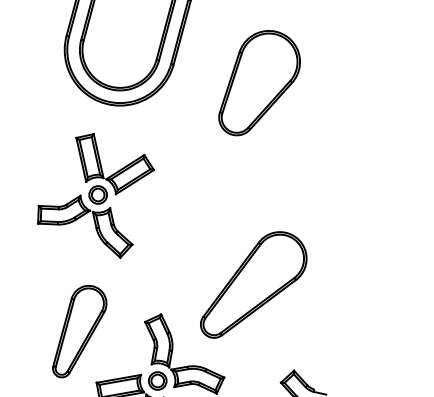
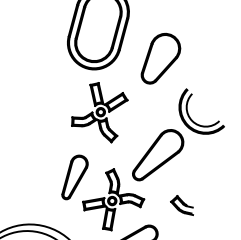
part: (95, 195) -> (99, 112), moved
part: (325, 210) -> (192, 119), added

